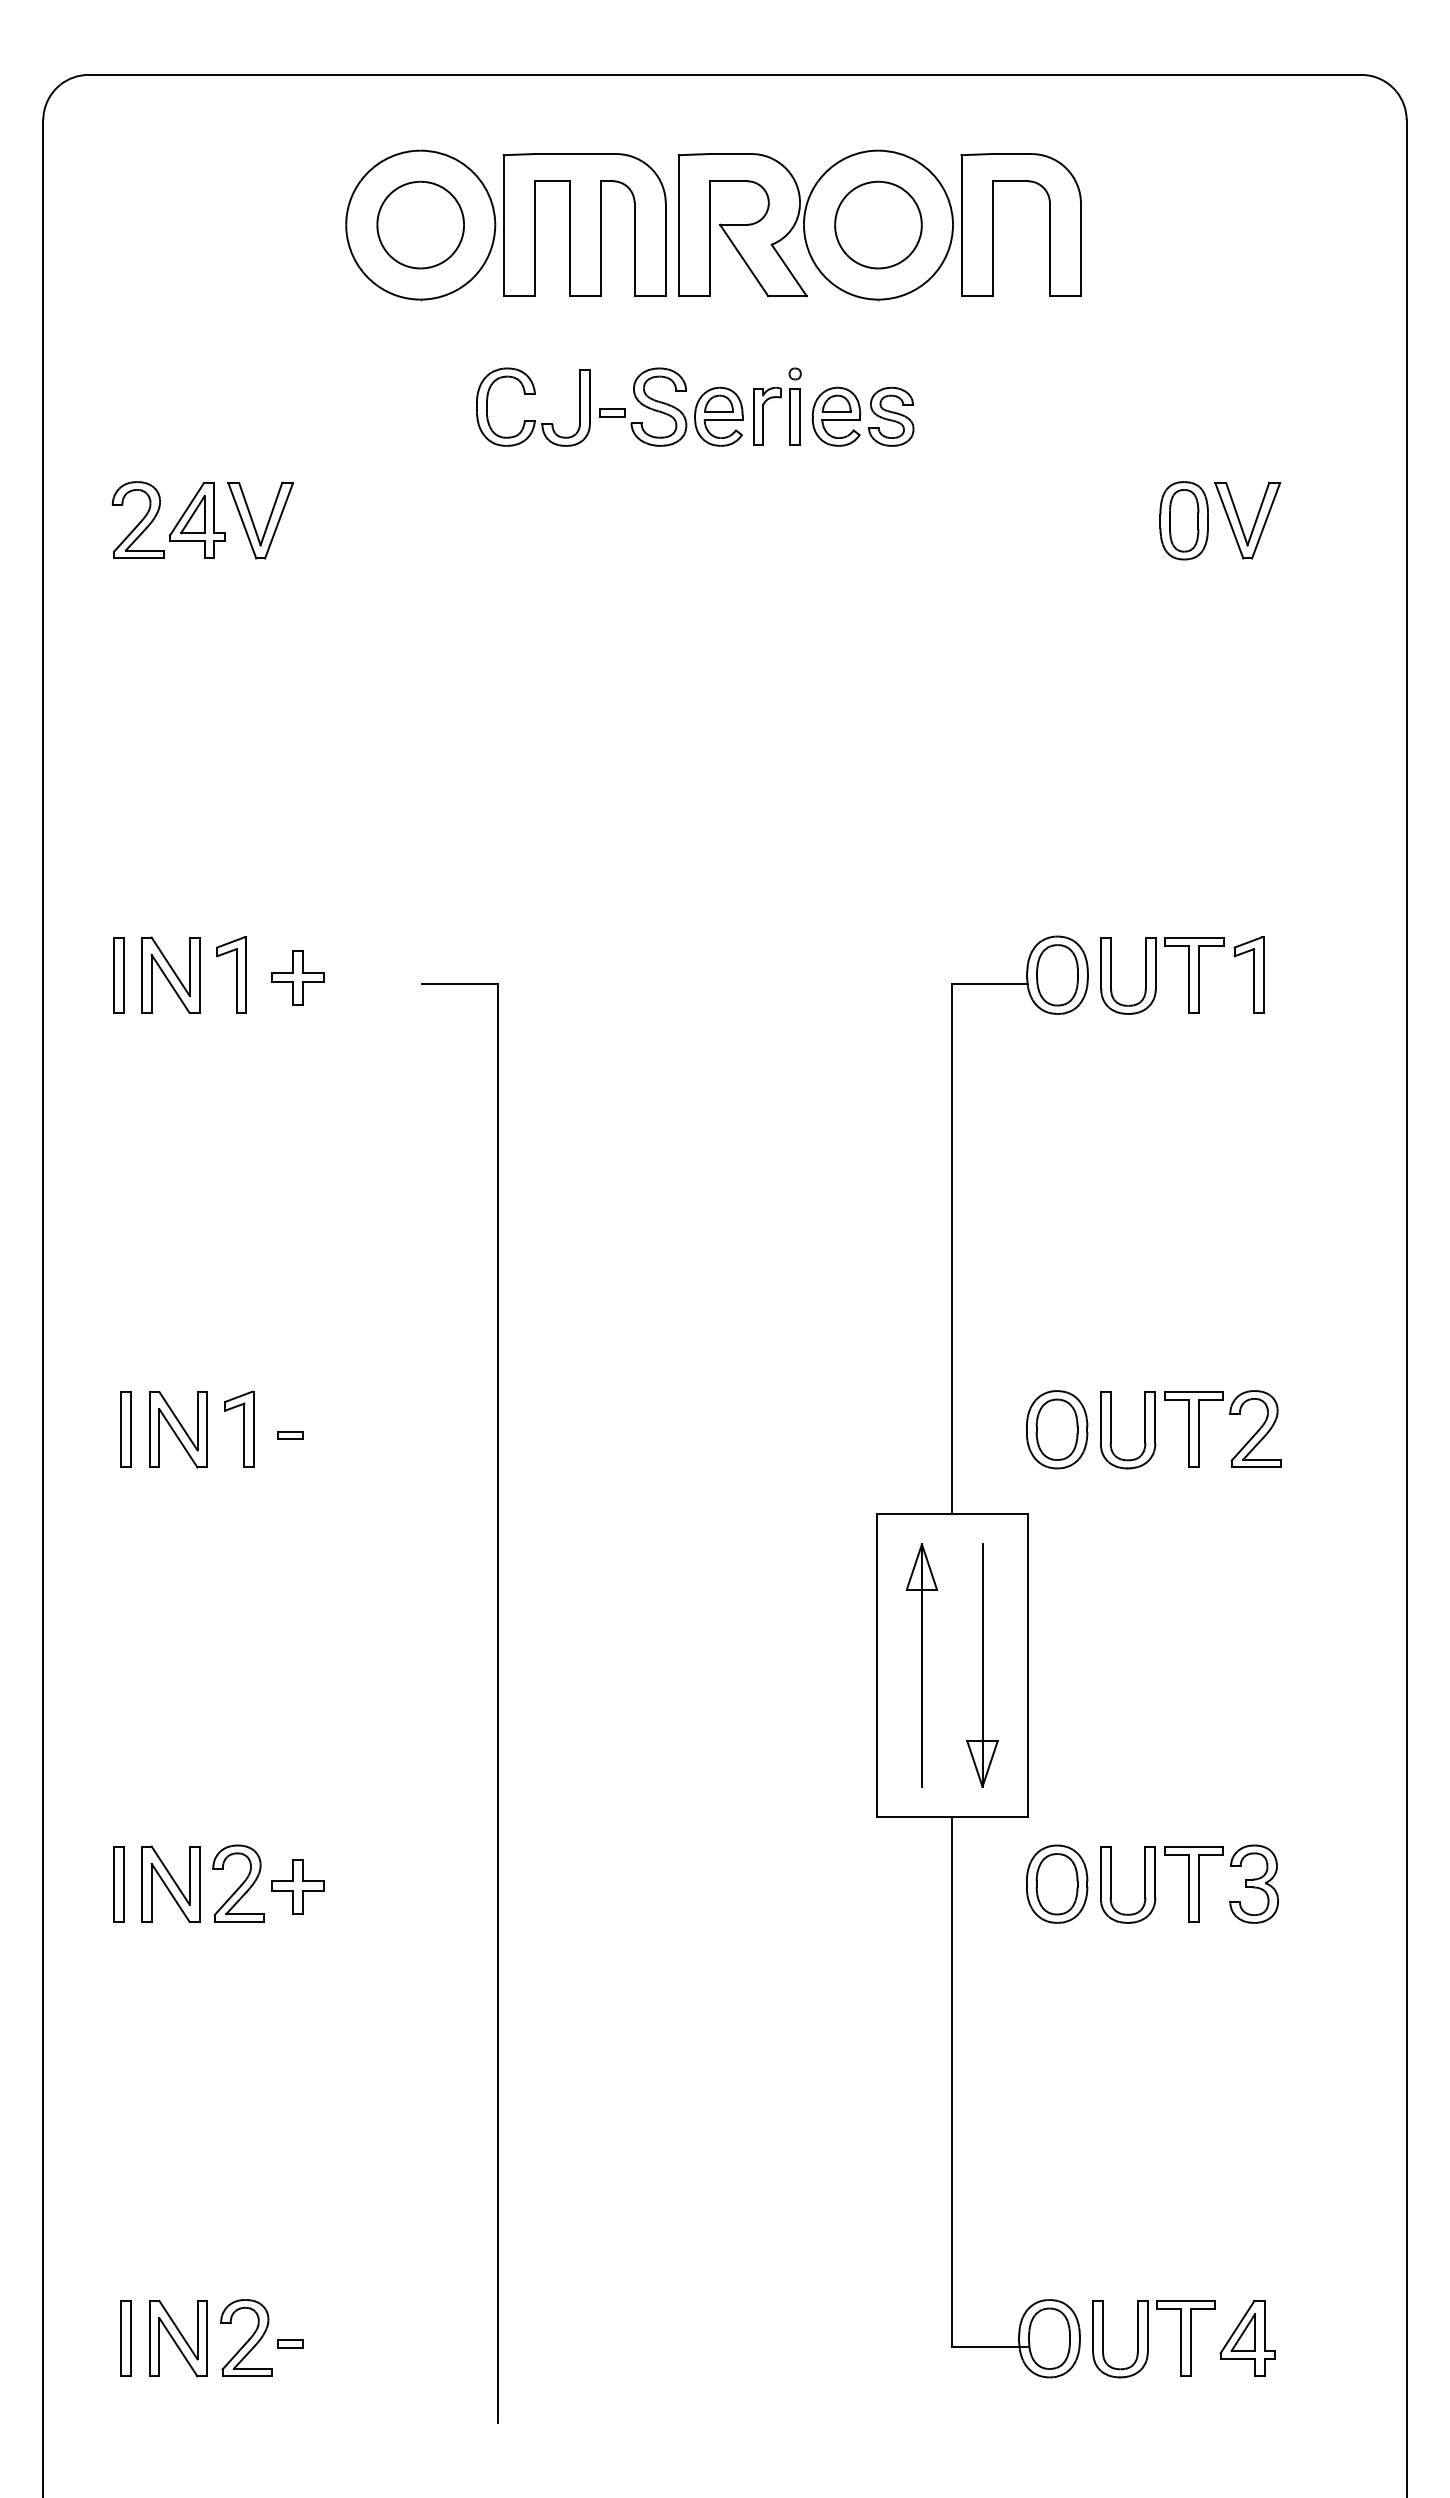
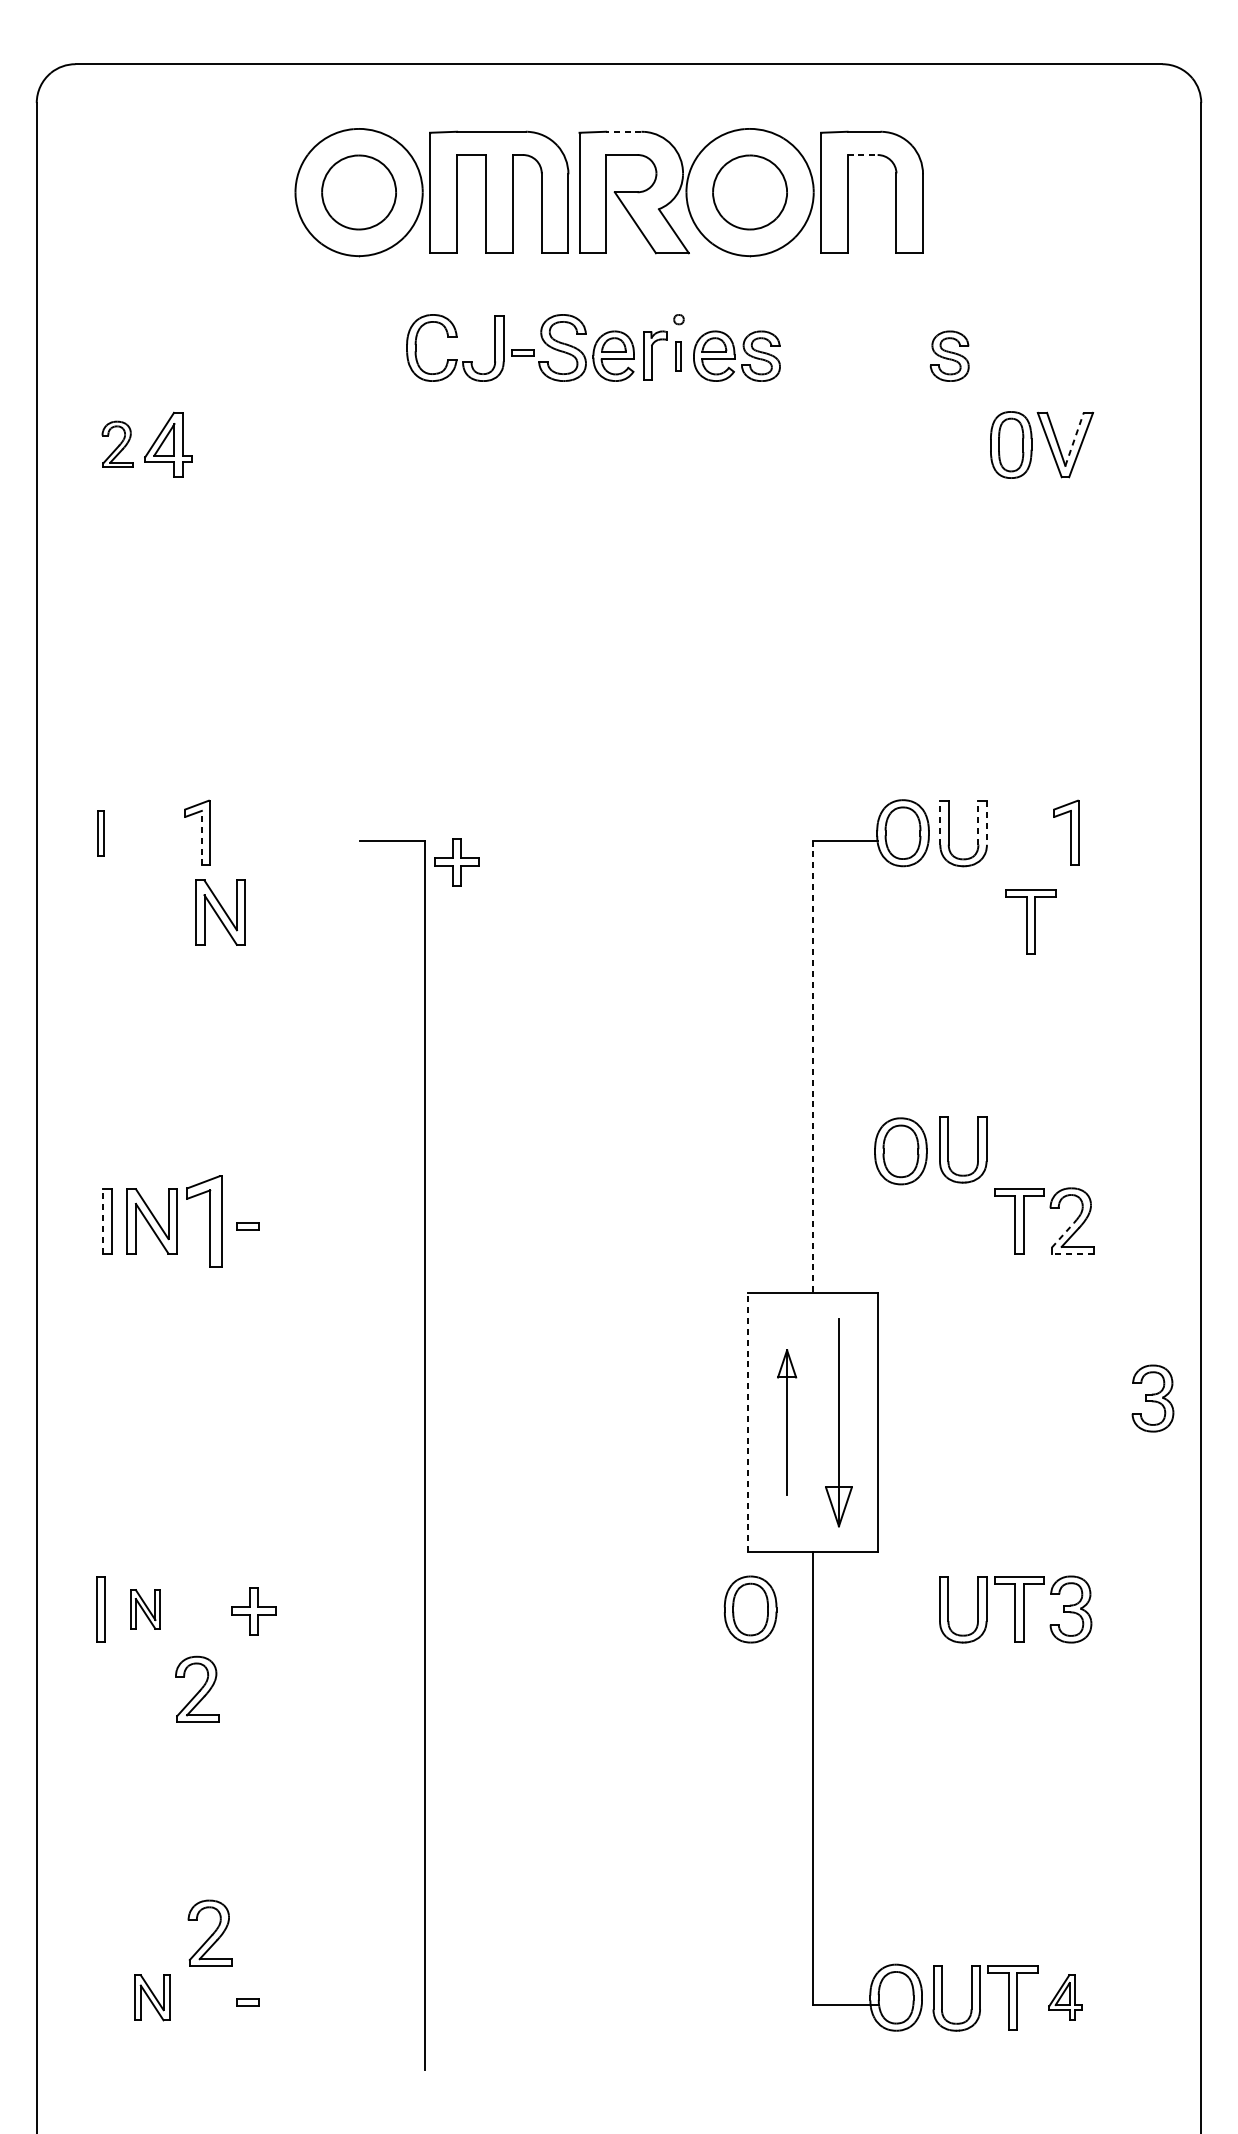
line: (730, 154) -> (623, 132), solid -> dashed
line: (1010, 181) -> (862, 155), solid -> dashed
part: (794, 416) -> (678, 355), size x0.6
part: (1112, 416) -> (949, 355), added
line: (1258, 514) -> (1074, 439), solid -> dashed
part: (137, 519) -> (117, 443), size x0.7
part: (254, 523) -> (217, 447), removed
line: (1101, 963) -> (940, 823), solid -> dashed
line: (1145, 963) -> (978, 823), solid -> dashed
line: (1155, 963) -> (986, 823), solid -> dashed
part: (170, 974) -> (220, 911), moved
part: (118, 975) -> (100, 833), size x0.7
part: (1194, 975) -> (1031, 922), moved
part: (297, 977) -> (456, 862), moved
line: (236, 981) -> (201, 838), solid -> dashed
line: (952, 1249) -> (813, 1067), solid -> dashed
part: (239, 1428) -> (204, 1220), size x1.4
line: (121, 1429) -> (103, 1221), solid -> dashed
part: (1057, 1429) -> (901, 1151), moved
part: (1144, 1430) -> (977, 1150), moved
line: (1245, 1445) -> (1063, 1234), solid -> dashed
line: (1256, 1467) -> (1072, 1253), solid -> dashed
part: (1349, 1636) -> (1152, 1397), added
line: (876, 1665) -> (748, 1422), solid -> dashed
part: (921, 1665) -> (786, 1422), size x0.7
part: (170, 1883) -> (145, 1608), size x0.6
part: (238, 1883) -> (197, 1689), moved
part: (1057, 1883) -> (750, 1608), moved
part: (246, 2337) -> (210, 1932), moved
part: (125, 2338) -> (106, 1997), removed
part: (178, 2338) -> (152, 1997), size x0.7
part: (1247, 2338) -> (1065, 1997), size x0.7

